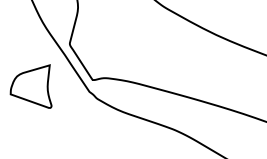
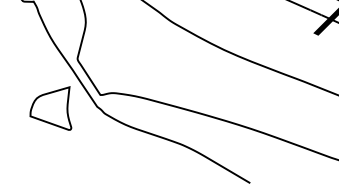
part: (30, 86) -> (50, 108), moved

